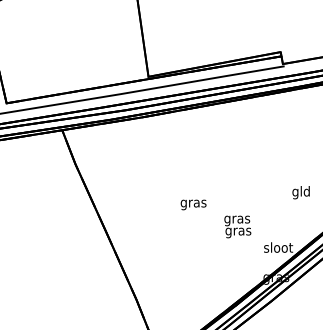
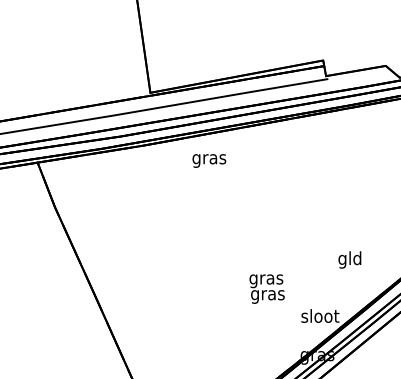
text: (300, 192) -> (349, 259), moved
text: (193, 204) -> (209, 160), moved

